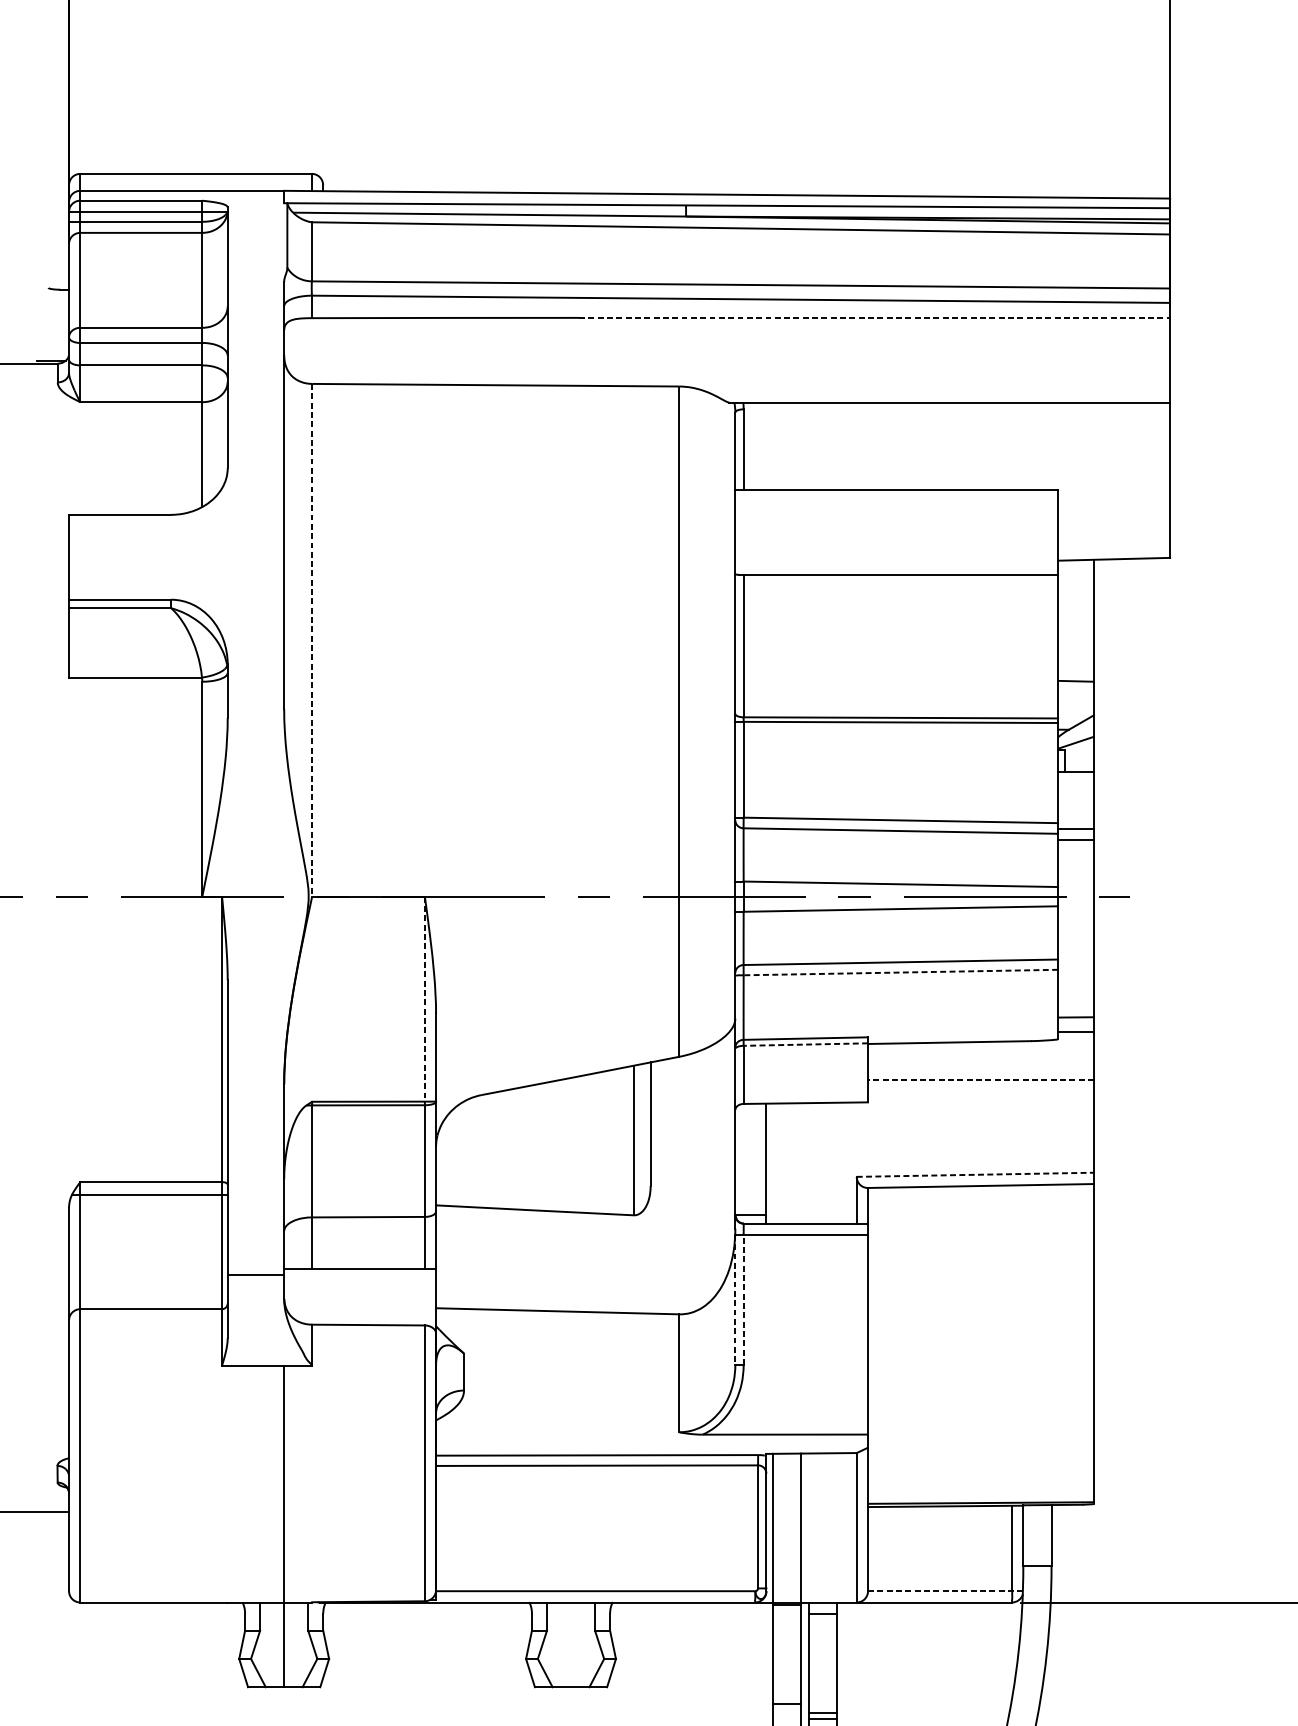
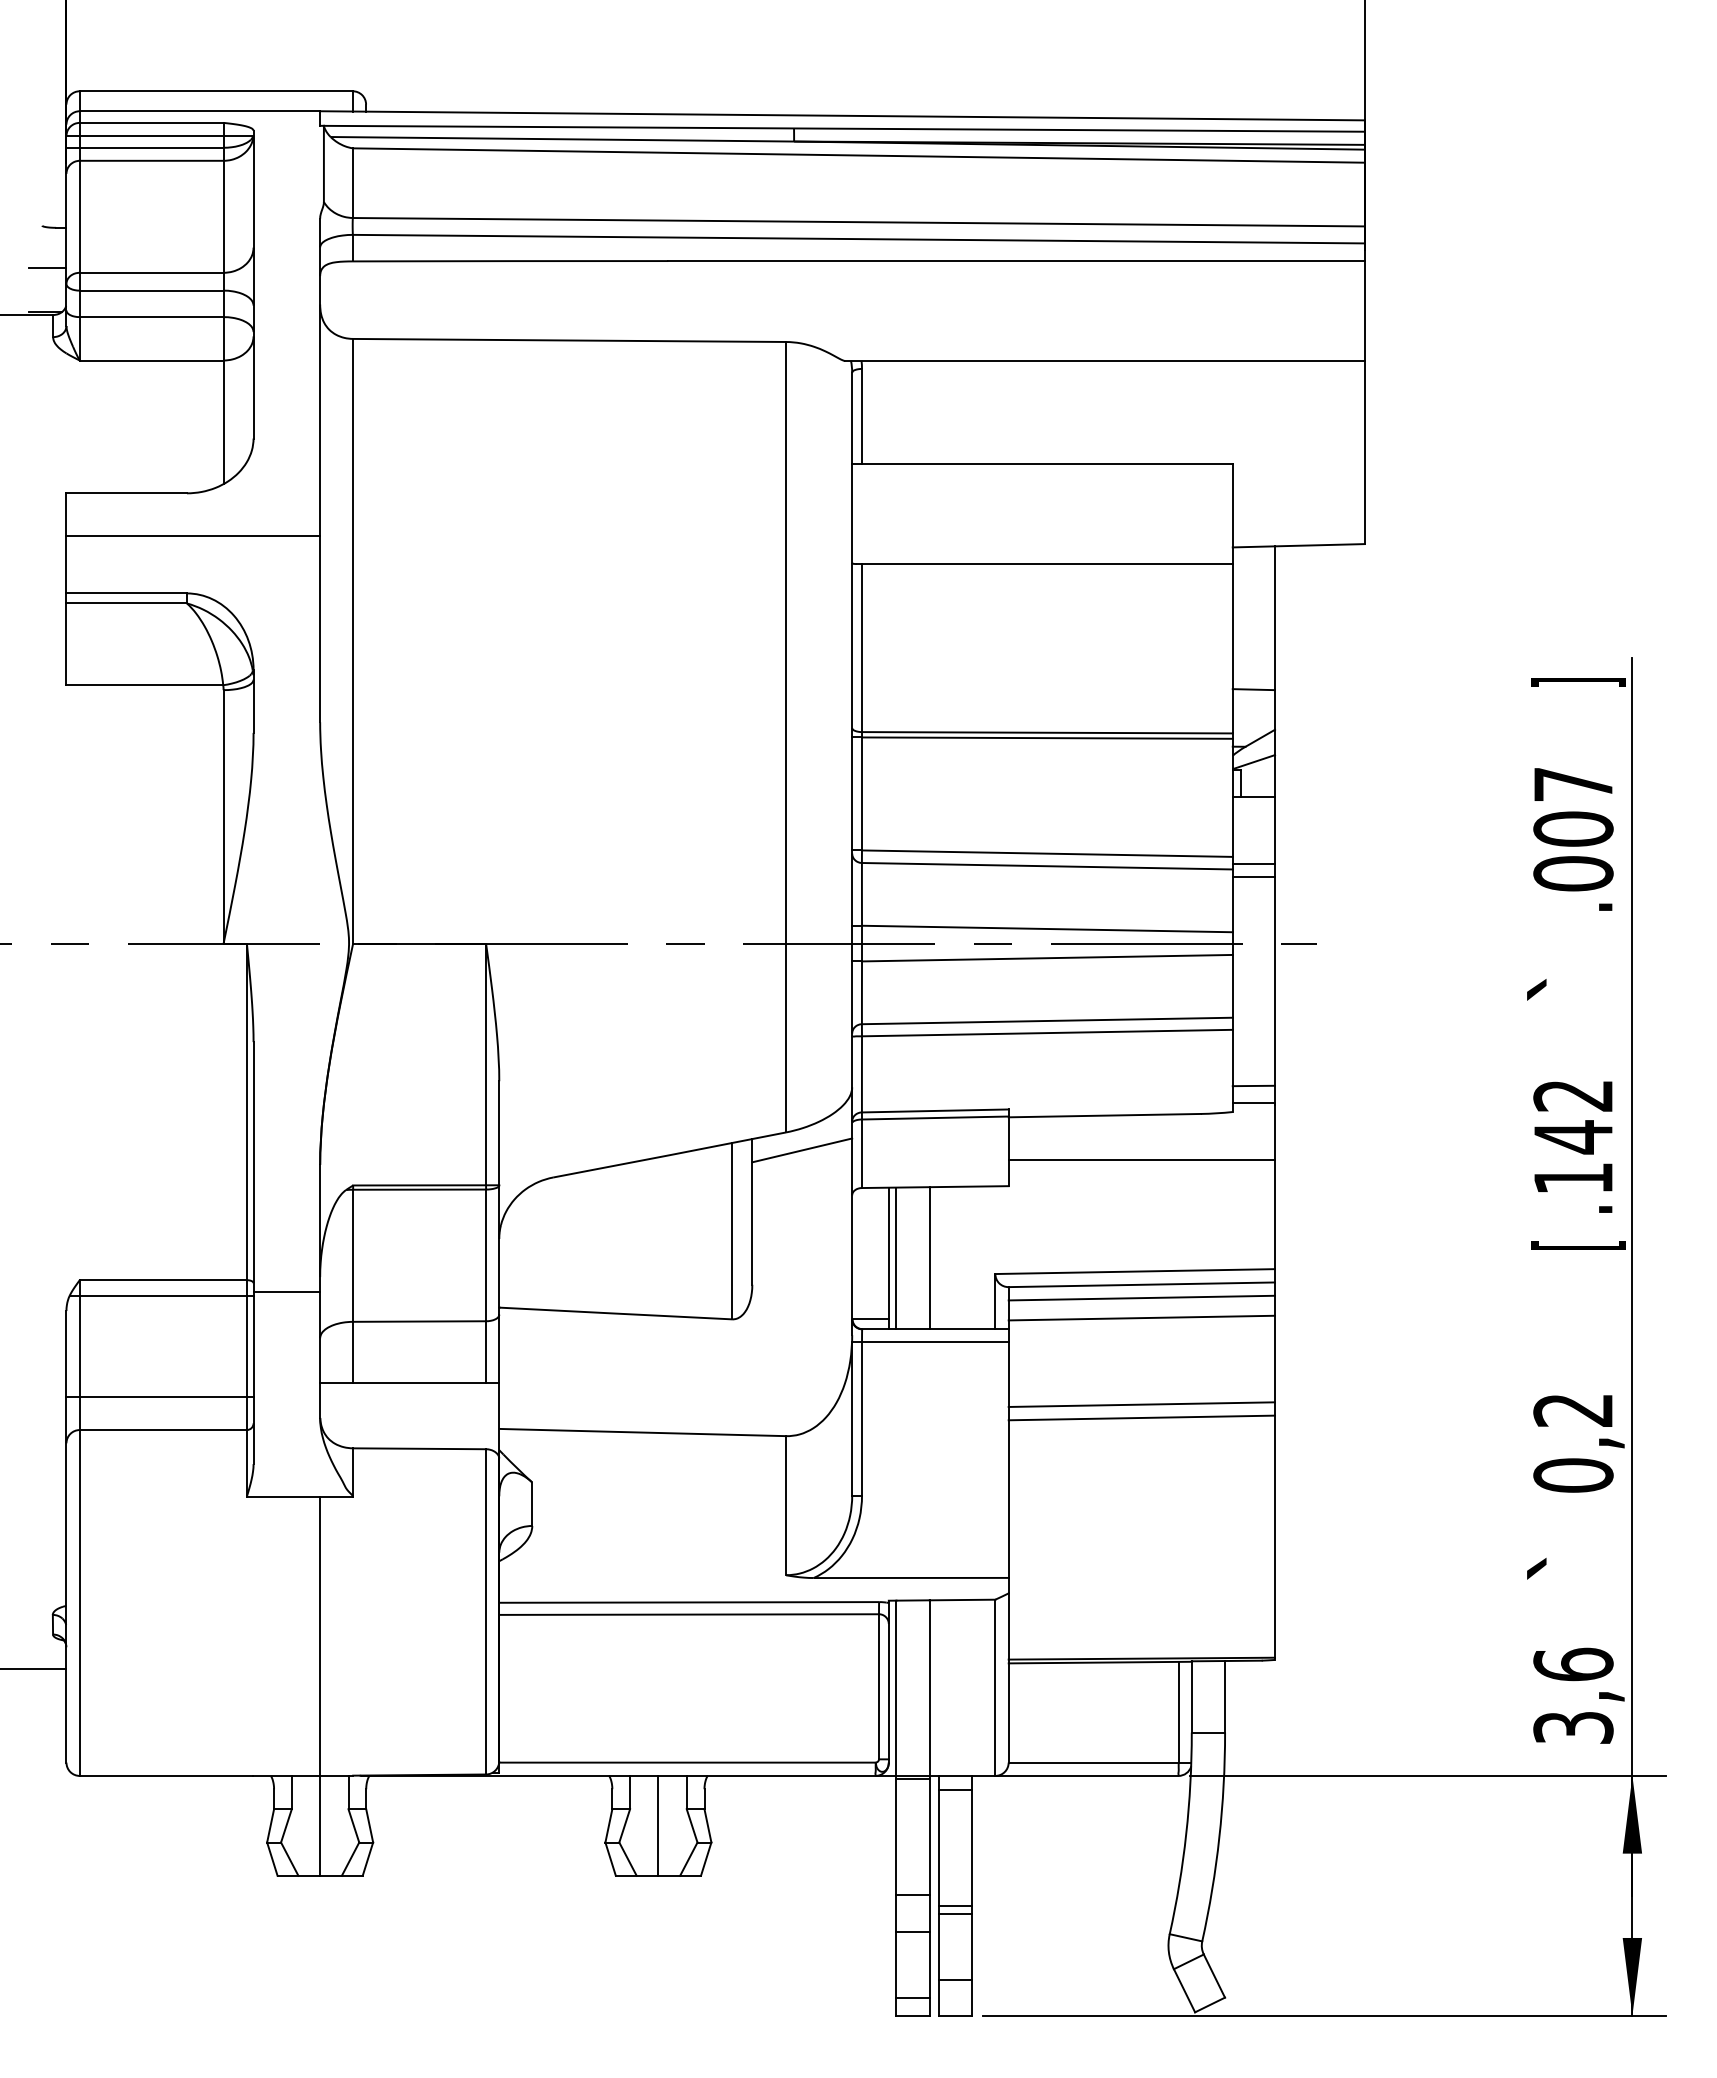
line: (874, 318) -> (1016, 261), dashed -> solid
line: (52, 324) -> (47, 268), added
line: (176, 551) -> (193, 536), added
line: (312, 640) -> (353, 641), dashed -> solid
line: (900, 972) -> (1046, 1033), dashed -> solid
line: (425, 999) -> (486, 1064), dashed -> solid
line: (805, 1044) -> (934, 1118), dashed -> solid
line: (693, 1072) -> (802, 1150), added
line: (980, 1079) -> (1141, 1159), dashed -> solid
line: (772, 1163) -> (896, 1258), added
line: (800, 1163) -> (929, 1258), added
line: (975, 1174) -> (1135, 1271), dashed -> solid
line: (980, 1196) -> (1141, 1297), added
line: (980, 1213) -> (1141, 1317), added
line: (255, 1275) -> (286, 1292), moved
line: (147, 1280) -> (159, 1396), added
line: (980, 1287) -> (1141, 1404), added
line: (980, 1298) -> (1141, 1417), added
line: (735, 1300) -> (852, 1419), dashed -> solid
line: (744, 1300) -> (862, 1419), dashed -> solid
line: (945, 1591) -> (1100, 1762), dashed -> solid
line: (571, 1644) -> (658, 1825), added

